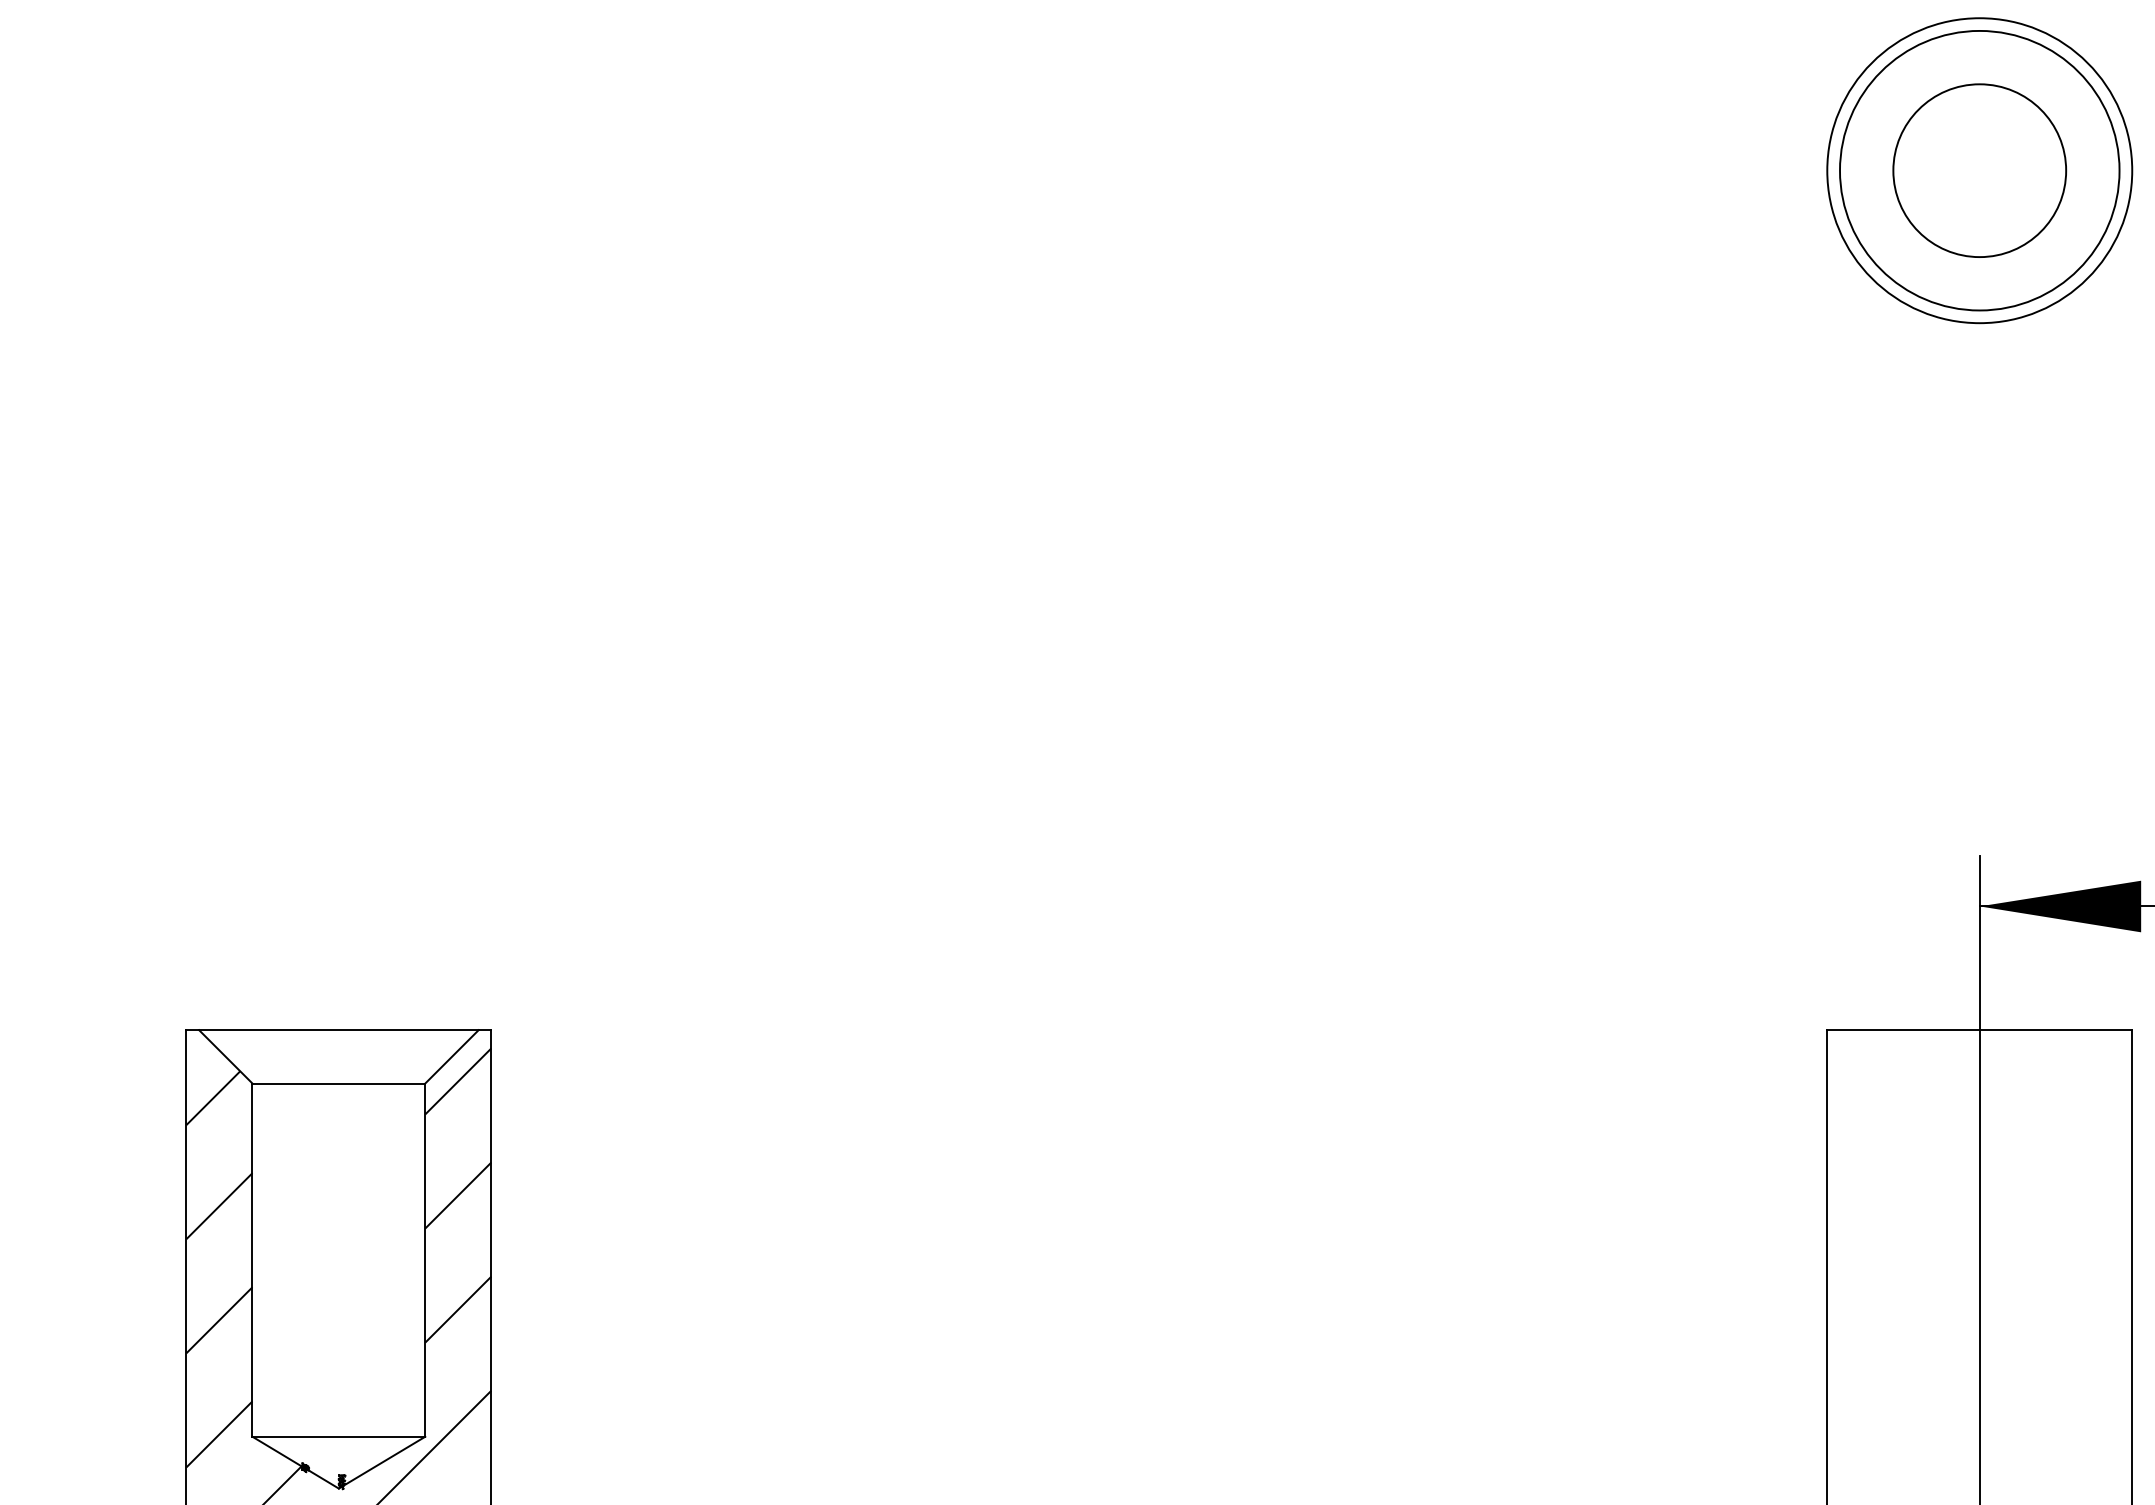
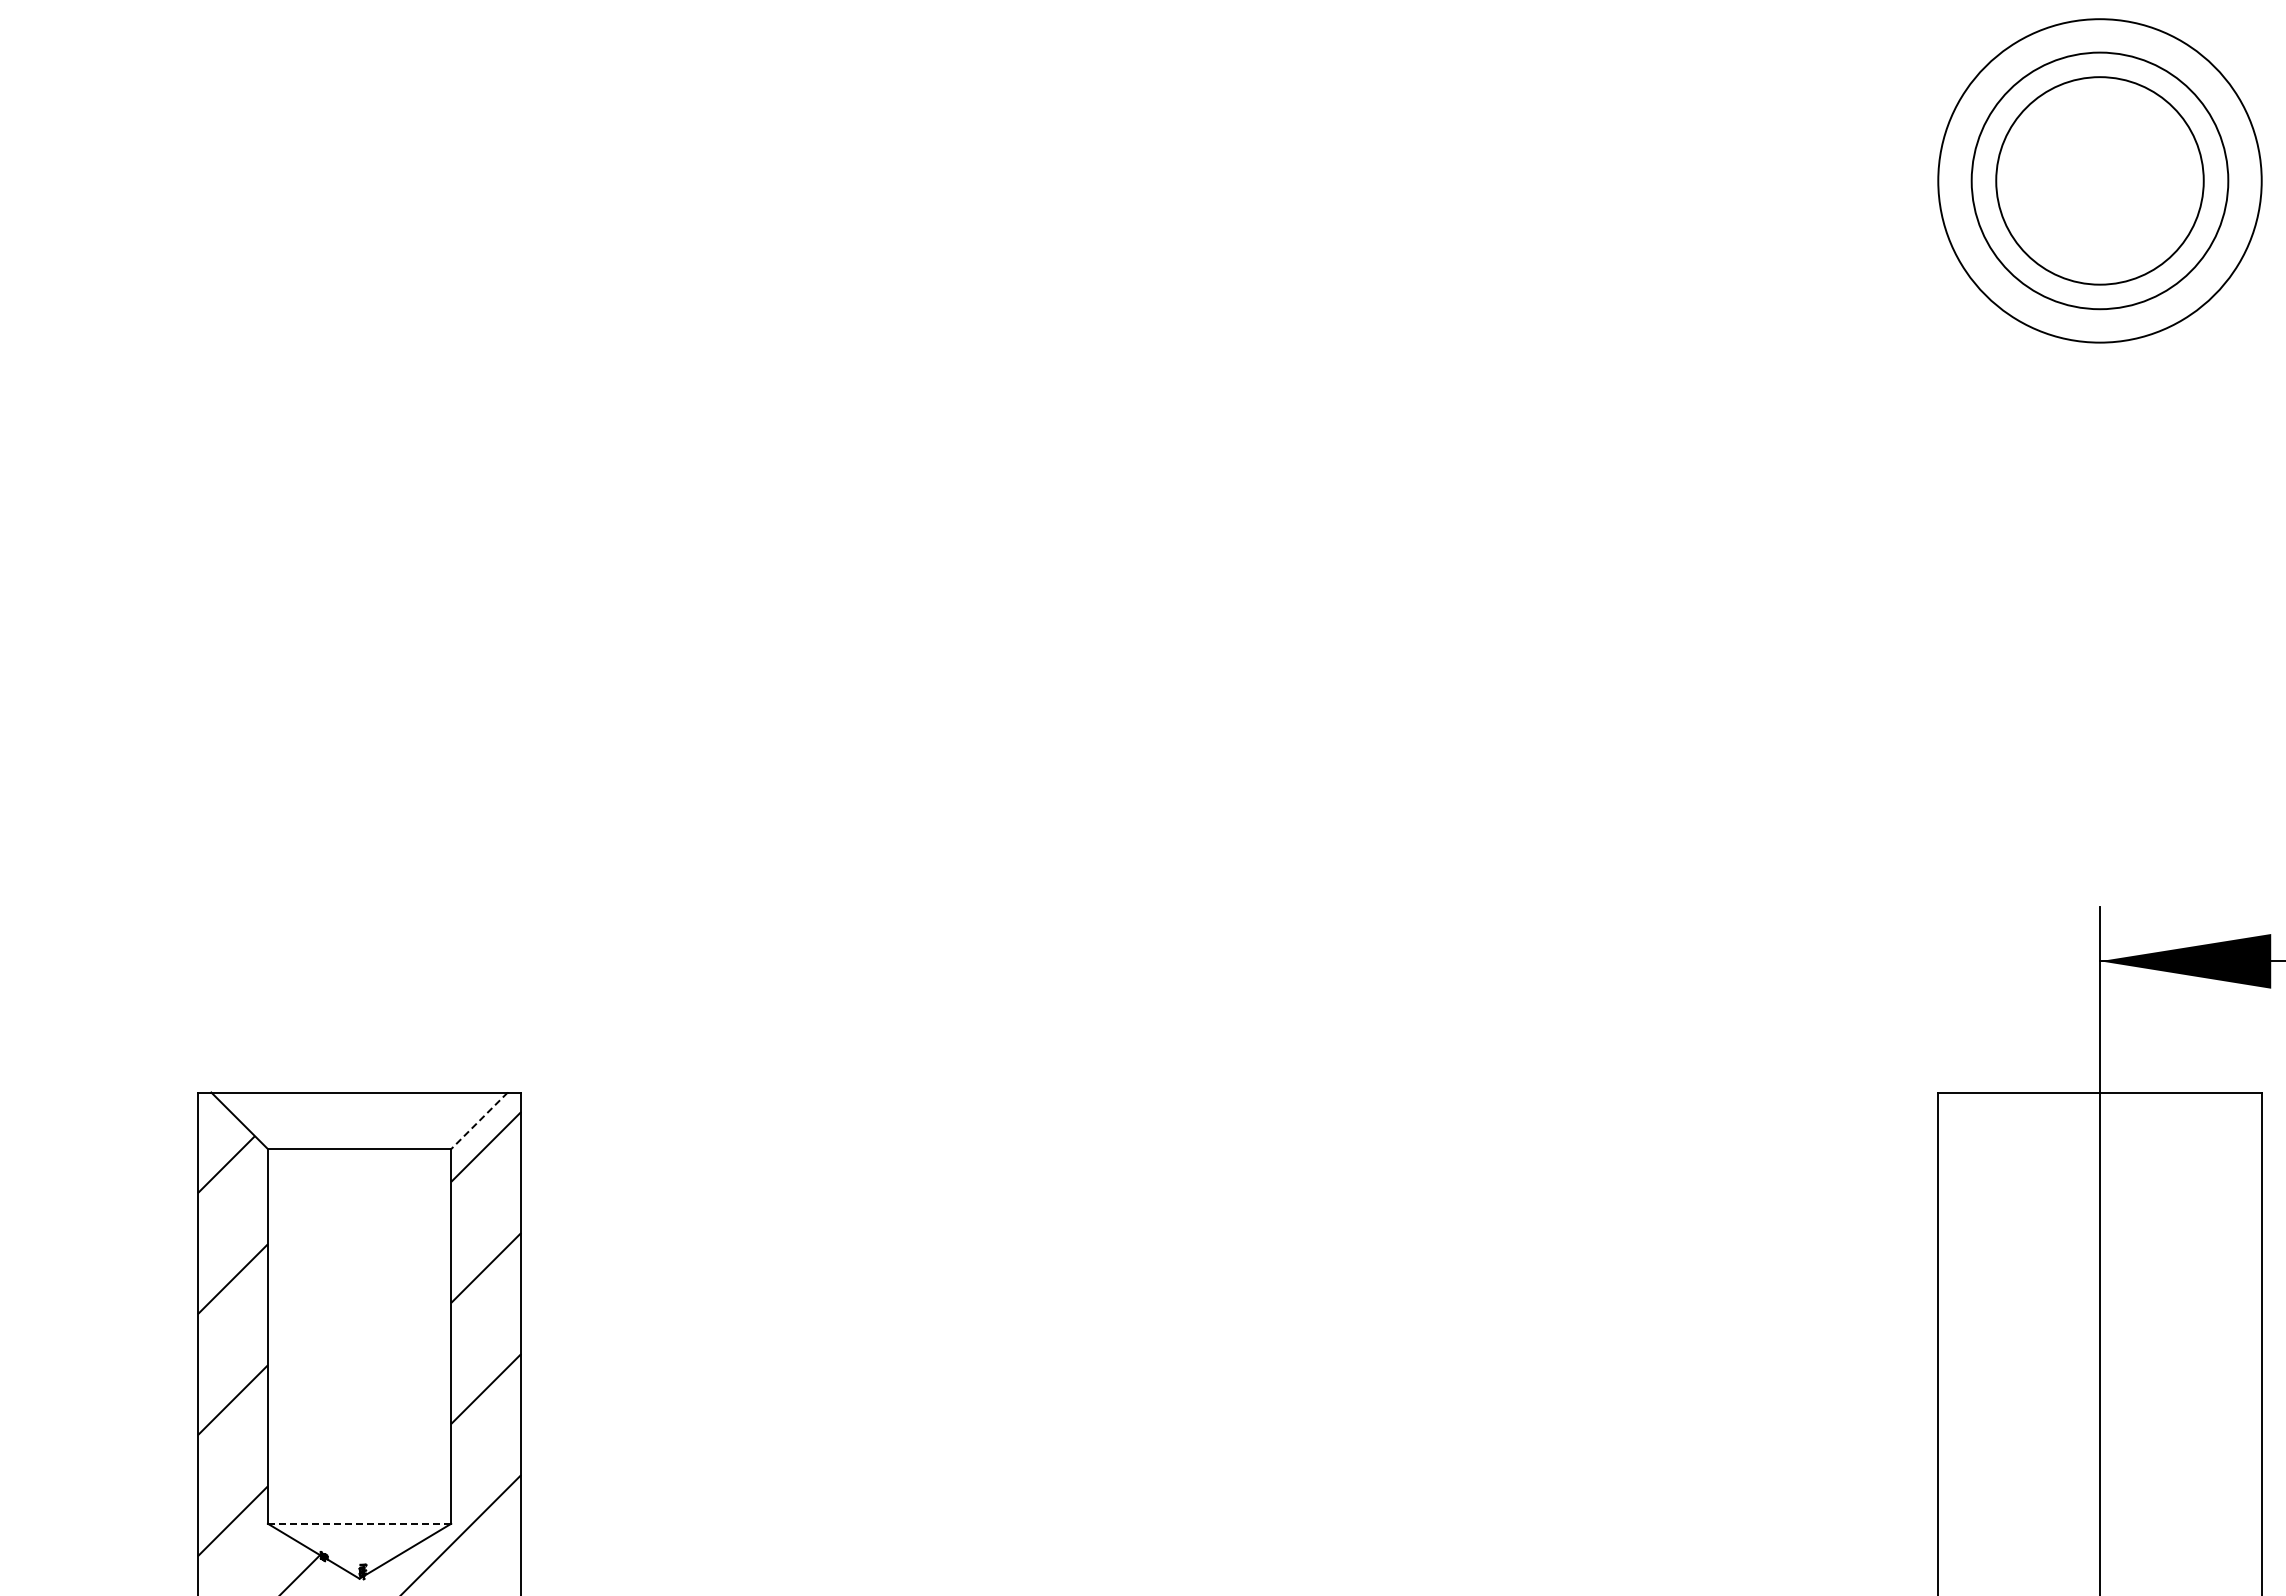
circle: (1979, 170) -> (2099, 180), size x0.7
circle: (1979, 170) -> (2099, 180), size x1.4
line: (451, 1057) -> (479, 1121), solid -> dashed
line: (338, 1436) -> (359, 1523), solid -> dashed

